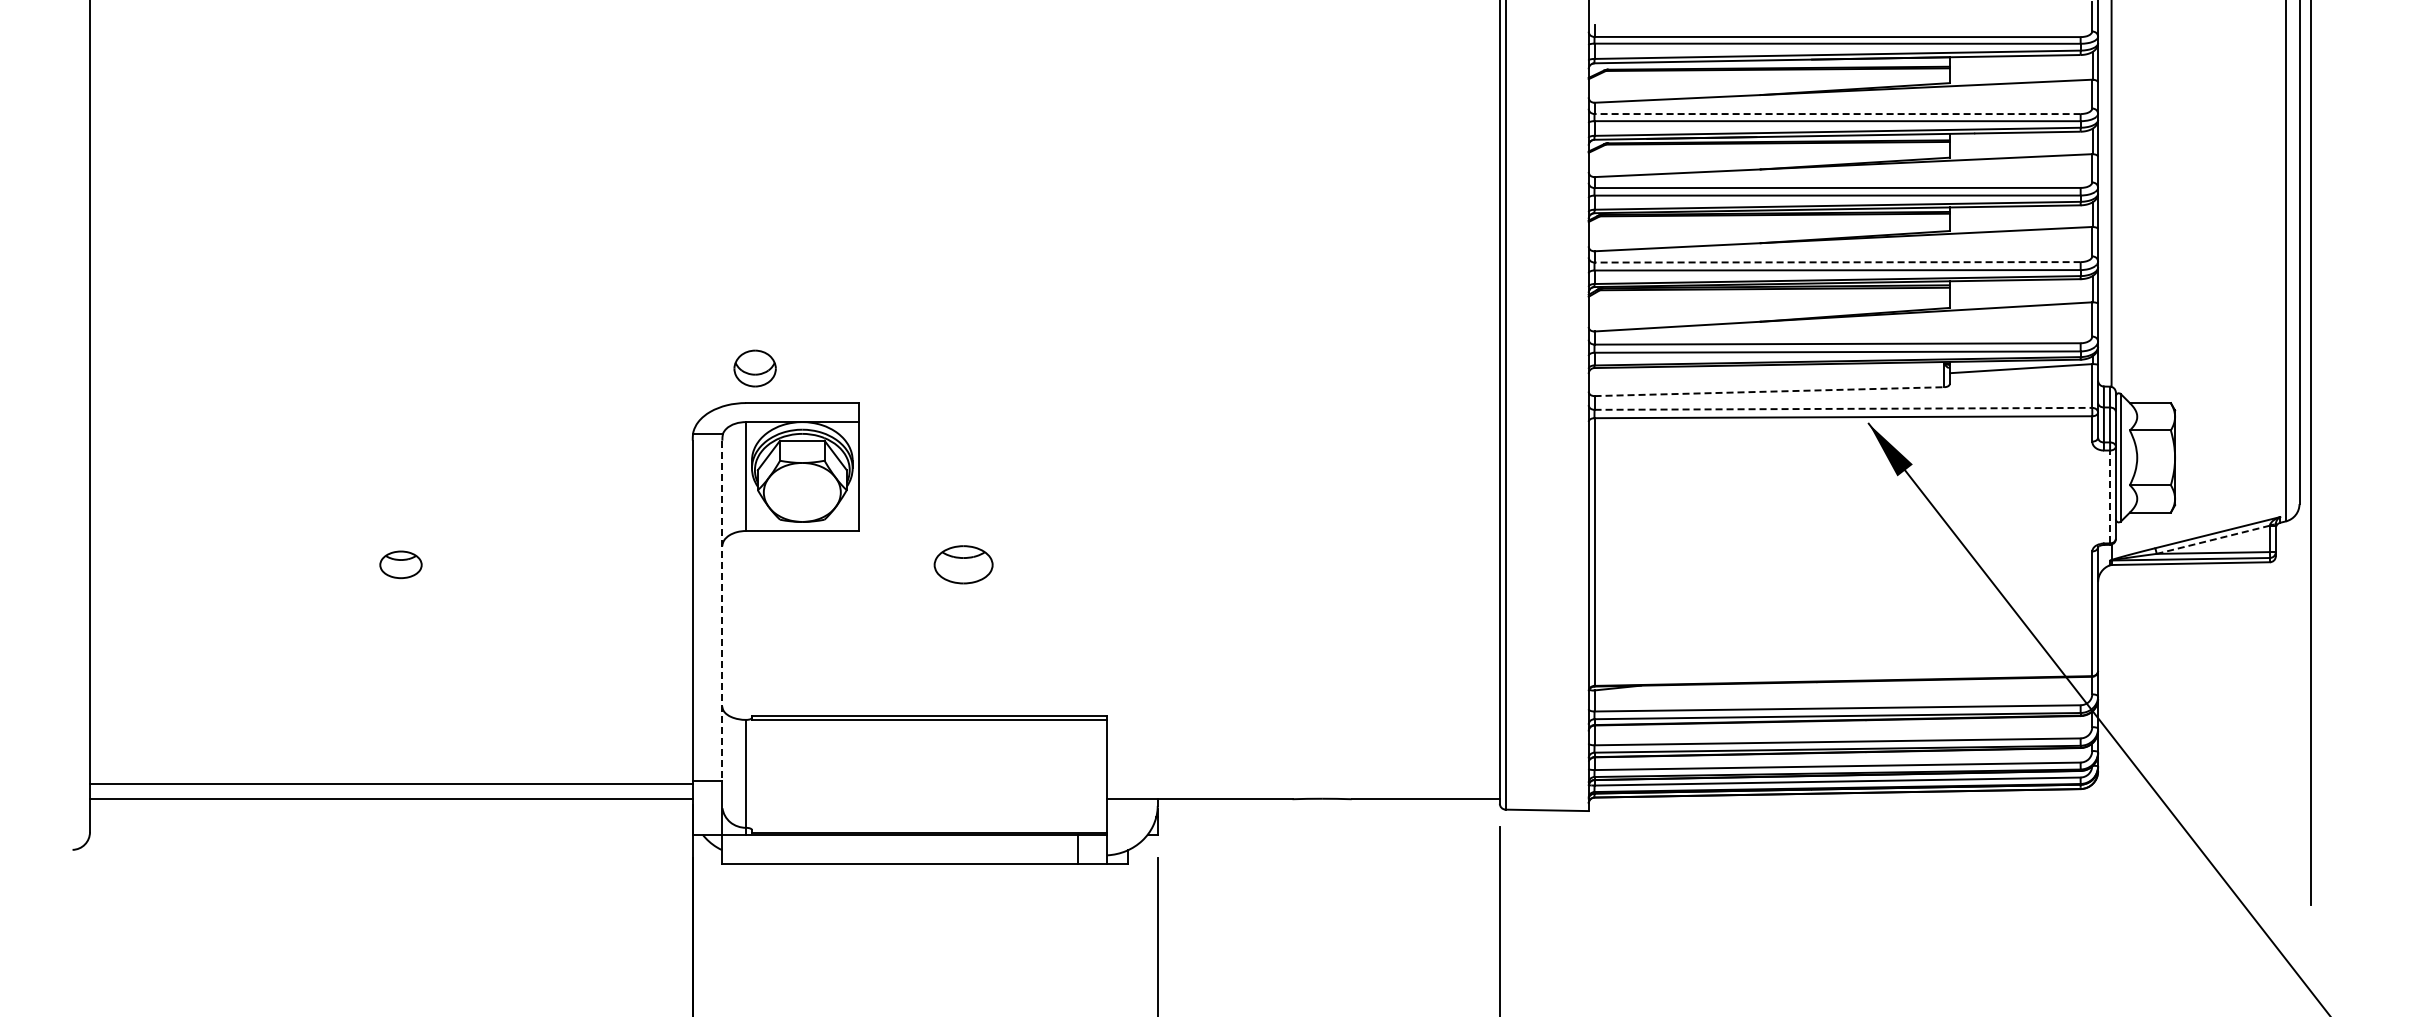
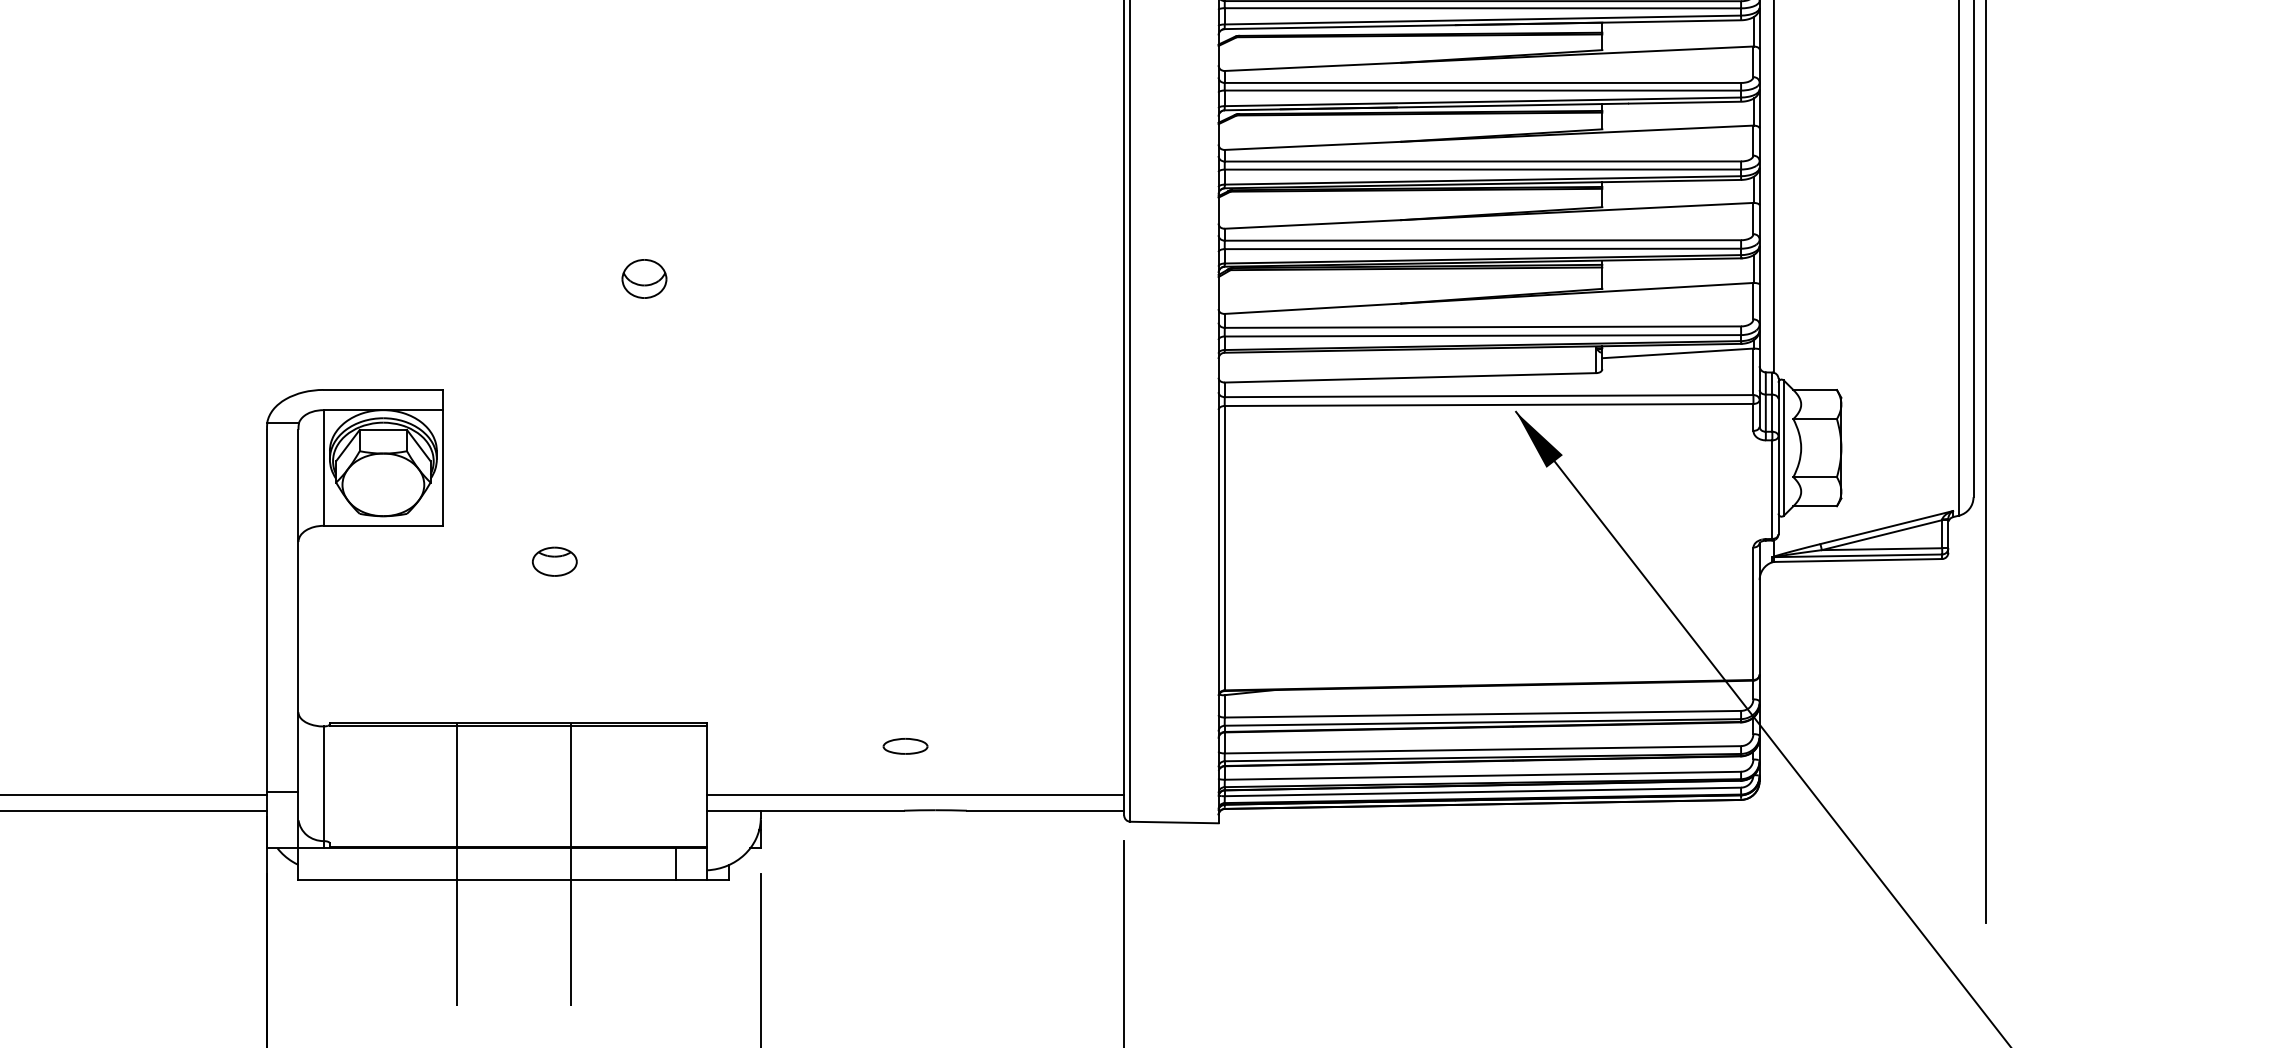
line: (1837, 114) -> (1482, 83), dashed -> solid
line: (1837, 262) -> (1482, 240), dashed -> solid
part: (754, 368) -> (643, 278), moved
line: (1769, 391) -> (1410, 377), dashed -> solid
line: (1843, 408) -> (1489, 395), dashed -> solid
line: (2110, 496) -> (1772, 489), dashed -> solid
line: (2212, 539) -> (1881, 534), dashed -> solid
part: (963, 564) -> (554, 561), size x0.71
line: (722, 611) -> (298, 611), dashed -> solid
part: (1293, 738) -> (905, 746), added
line: (1303, 784) -> (915, 795), added
line: (871, 849) -> (456, 864), added
line: (978, 849) -> (570, 864), added

